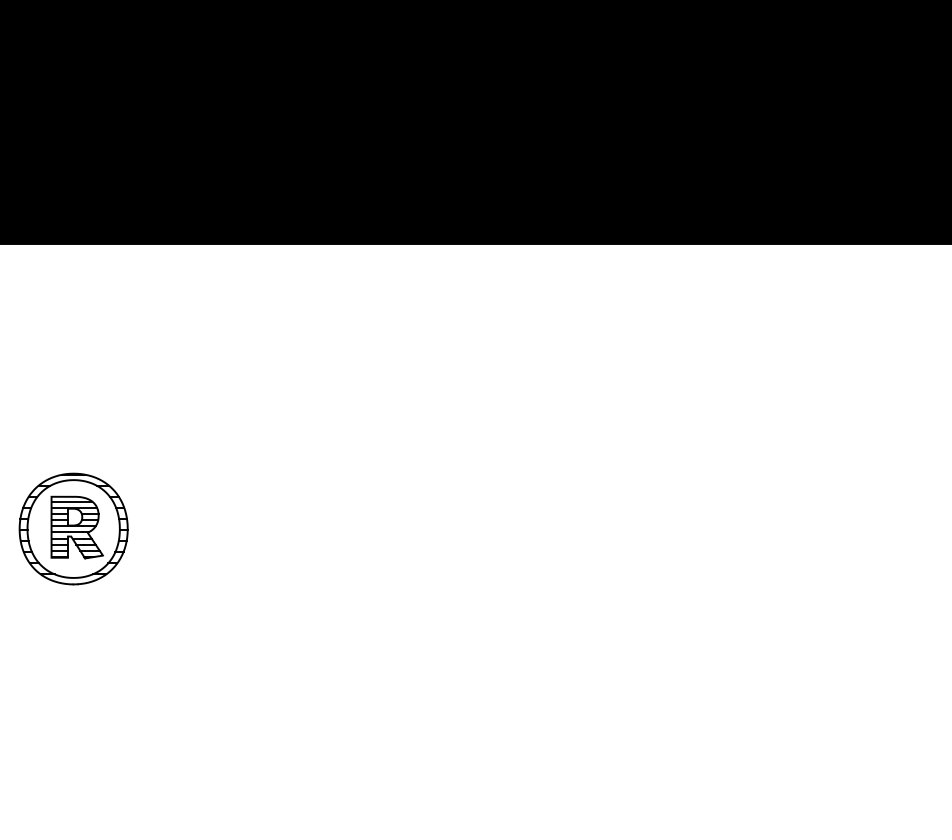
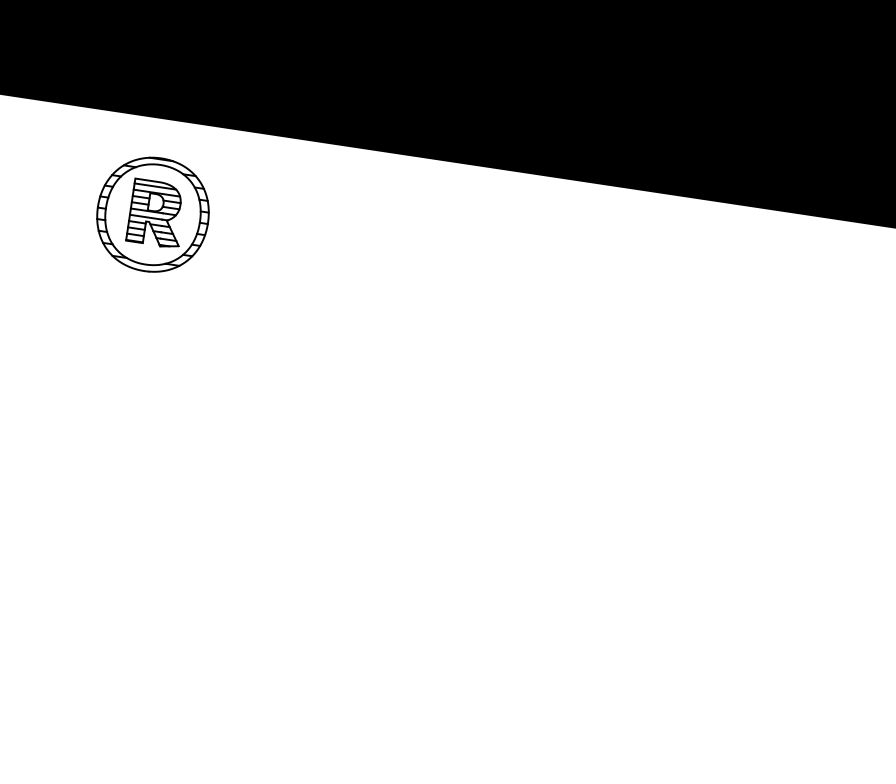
part: (73, 528) -> (152, 214), moved

